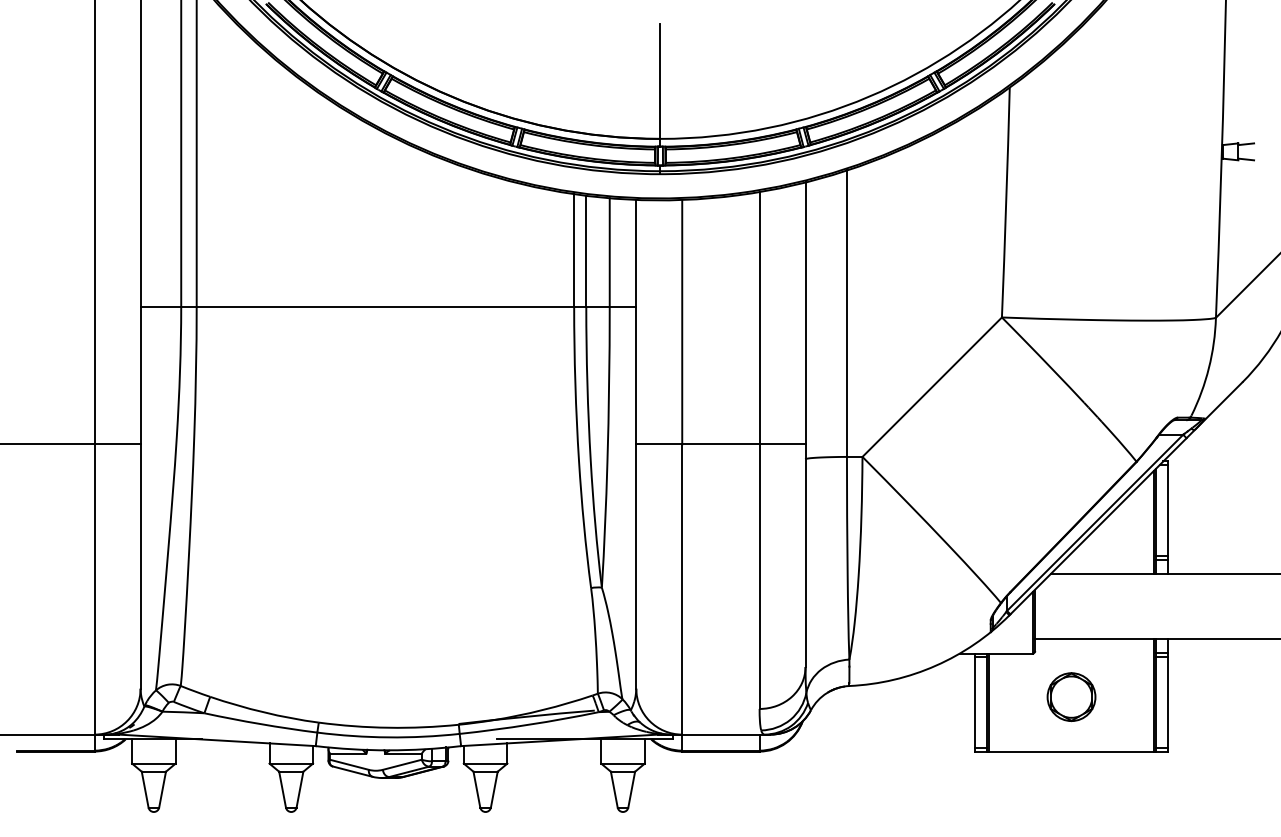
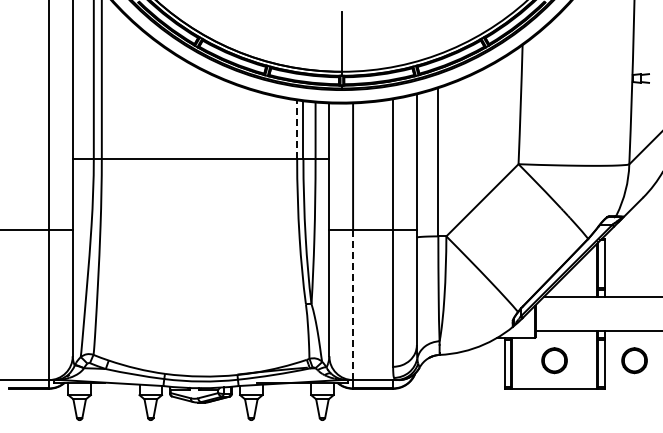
line: (574, 248) -> (297, 128), solid -> dashed
line: (683, 588) -> (353, 304), solid -> dashed
part: (1225, 696) -> (634, 360), added

